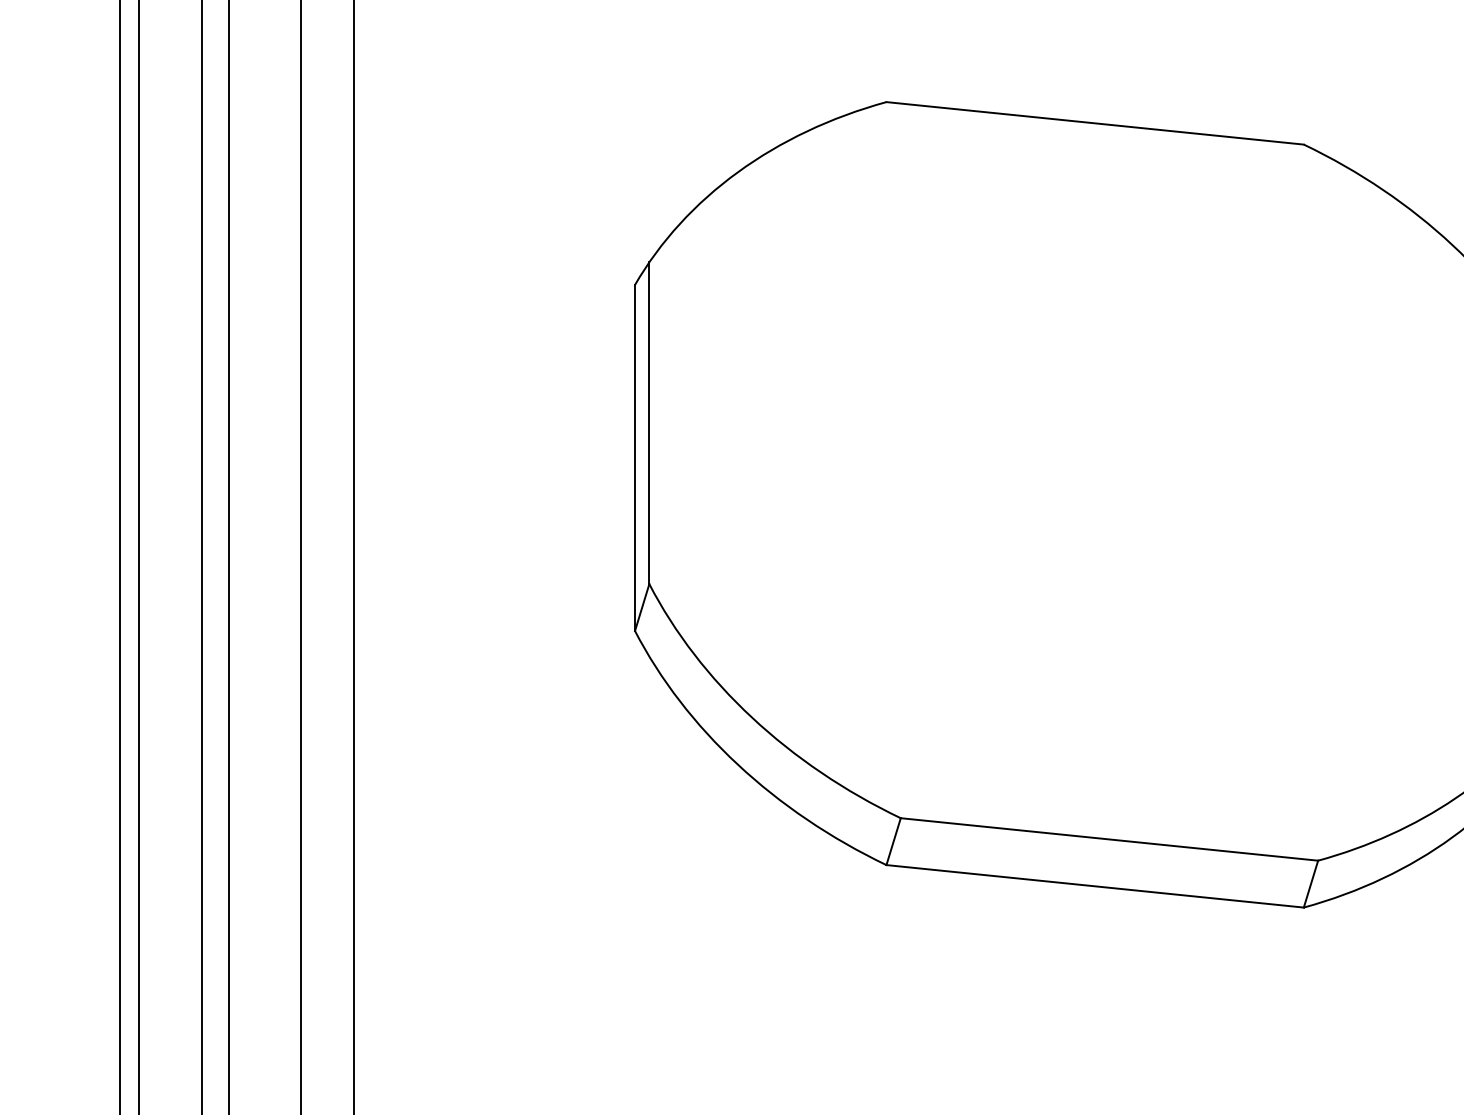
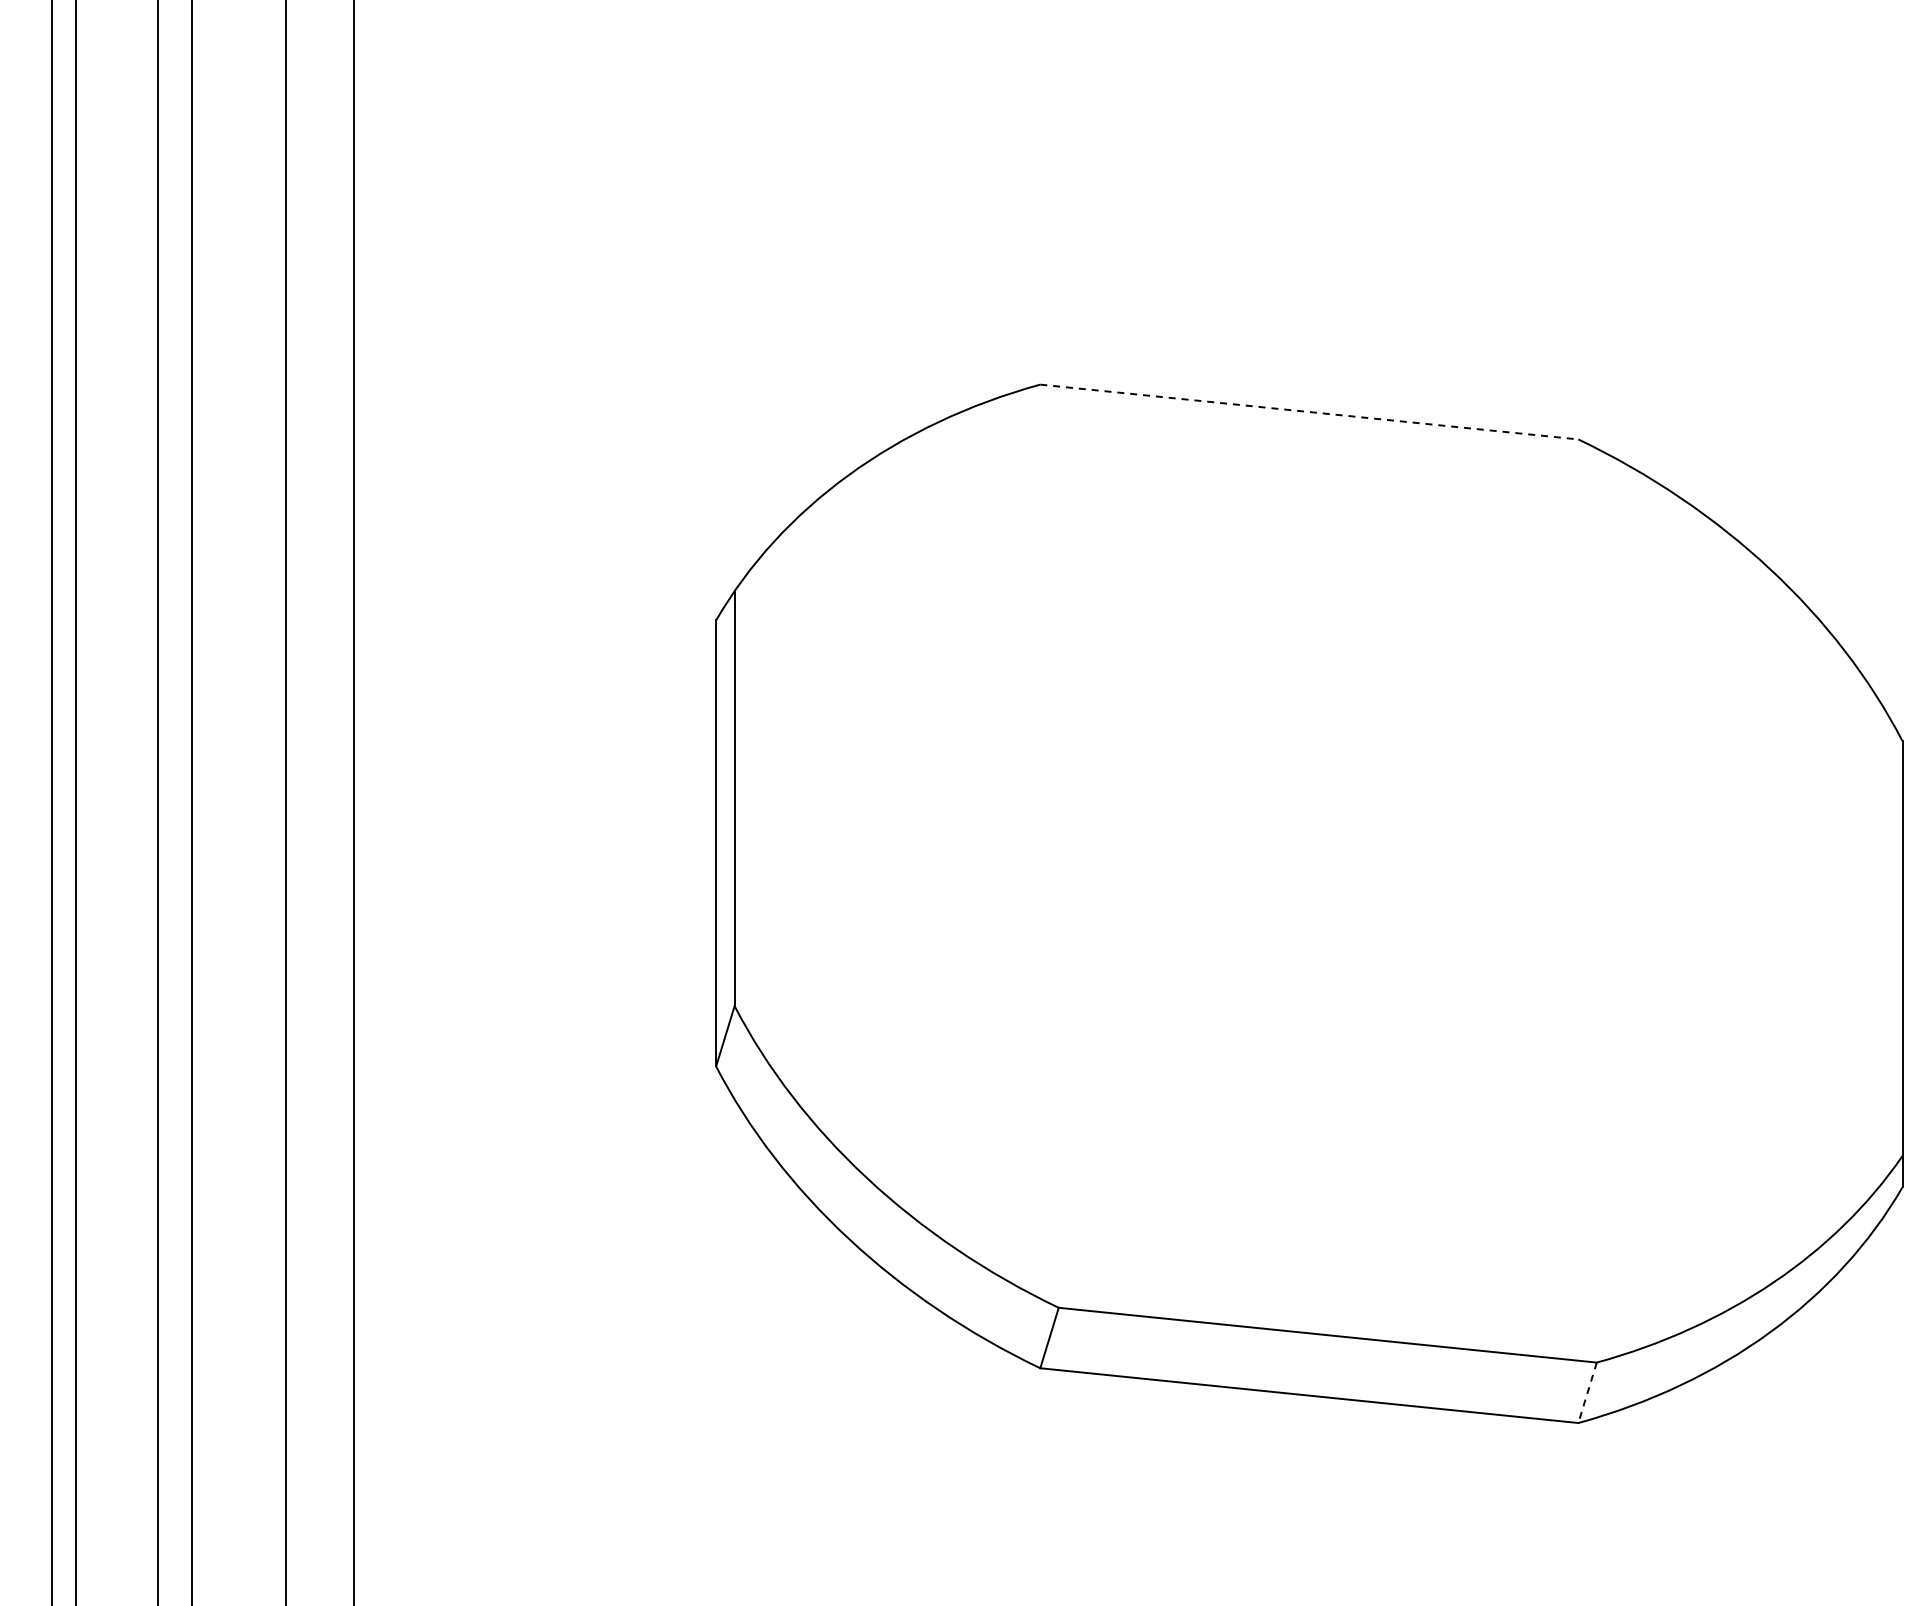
line: (1095, 123) -> (1309, 412), solid -> dashed
line: (1310, 883) -> (1587, 1392), solid -> dashed

